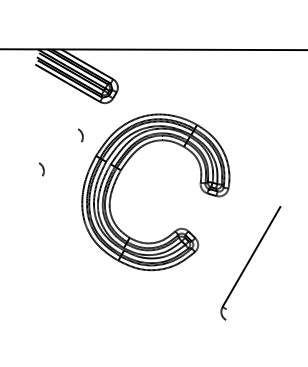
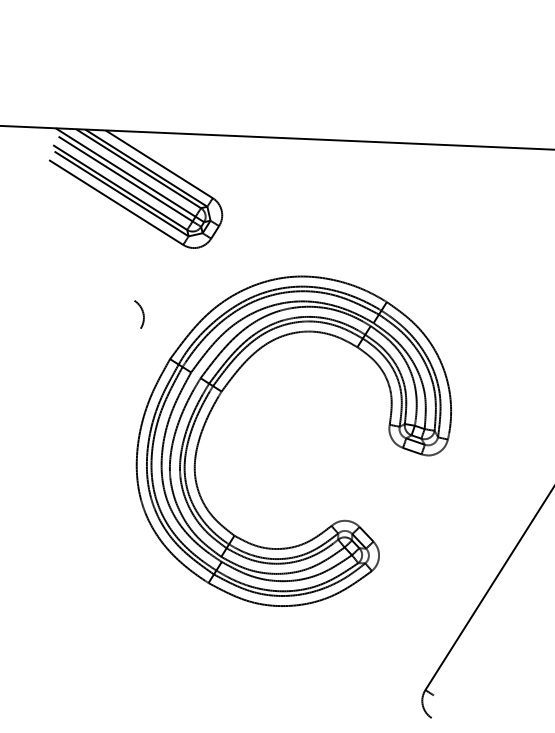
curve: (42, 169) -> (55, 383), removed

